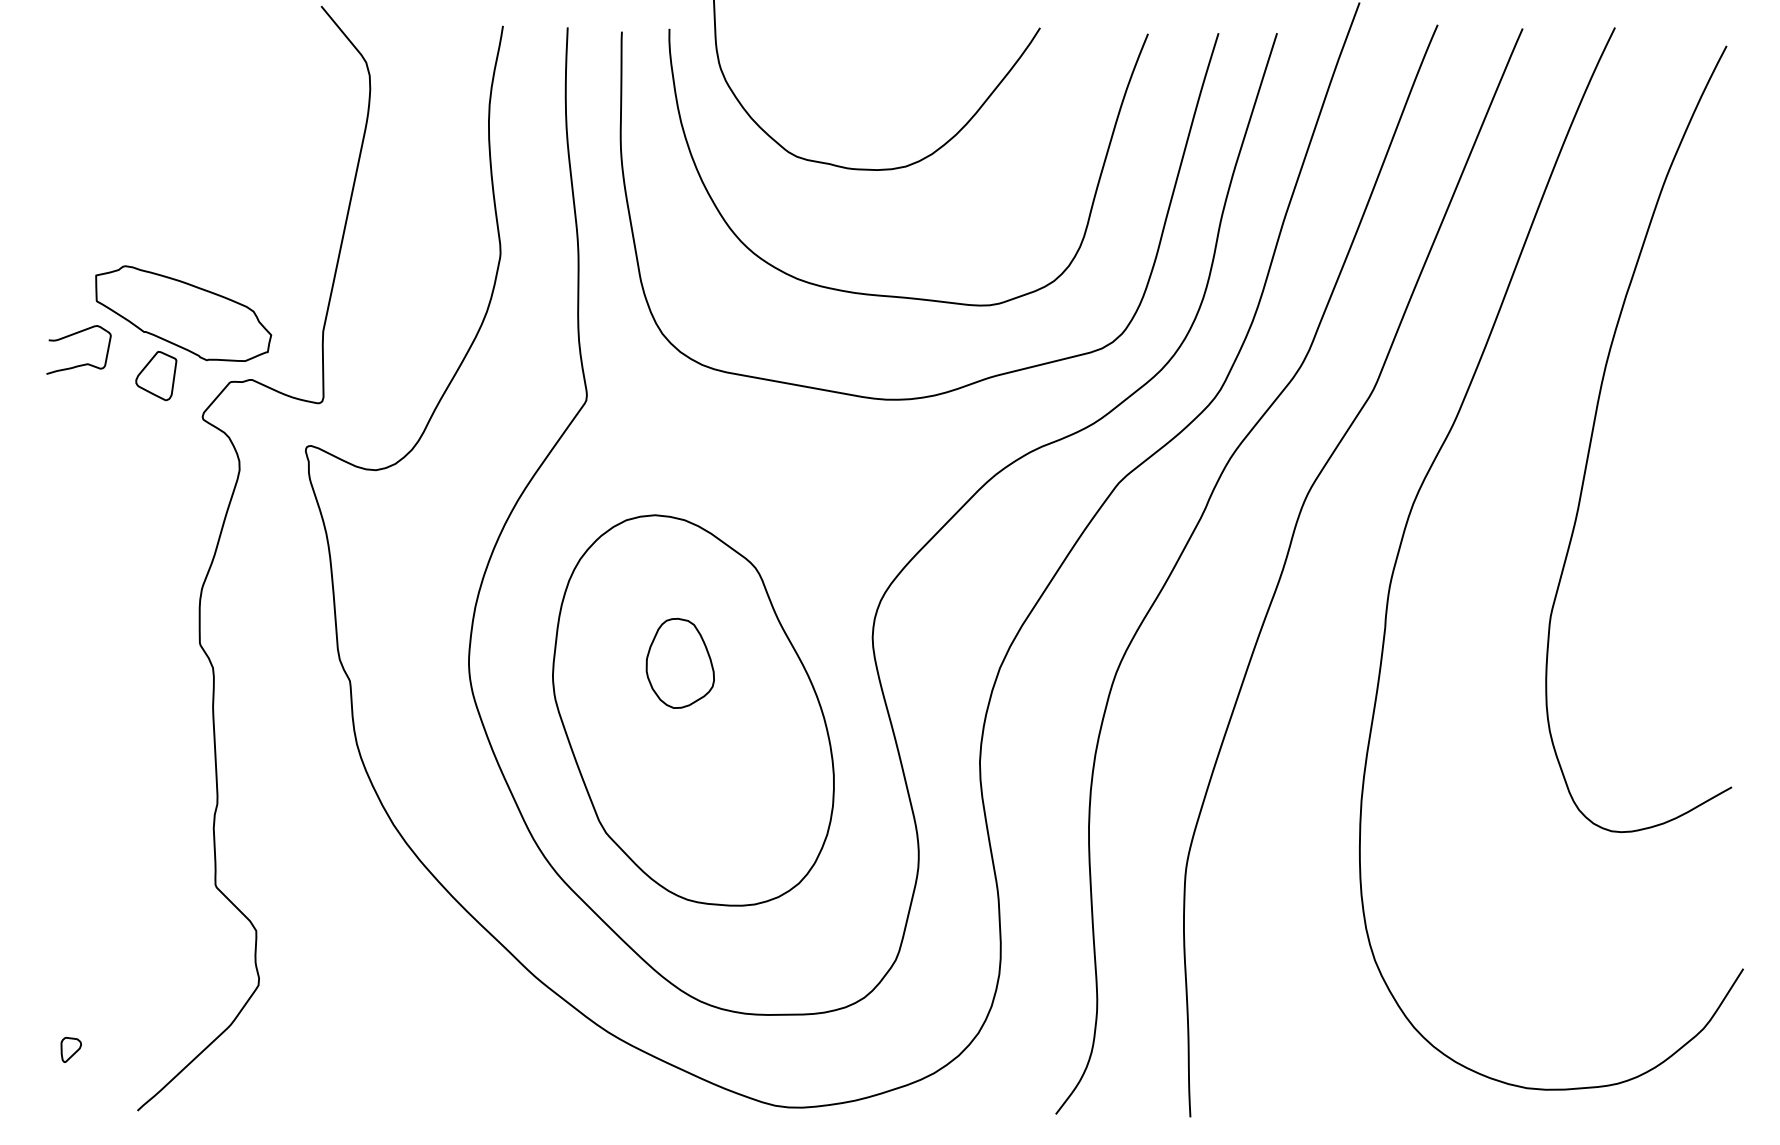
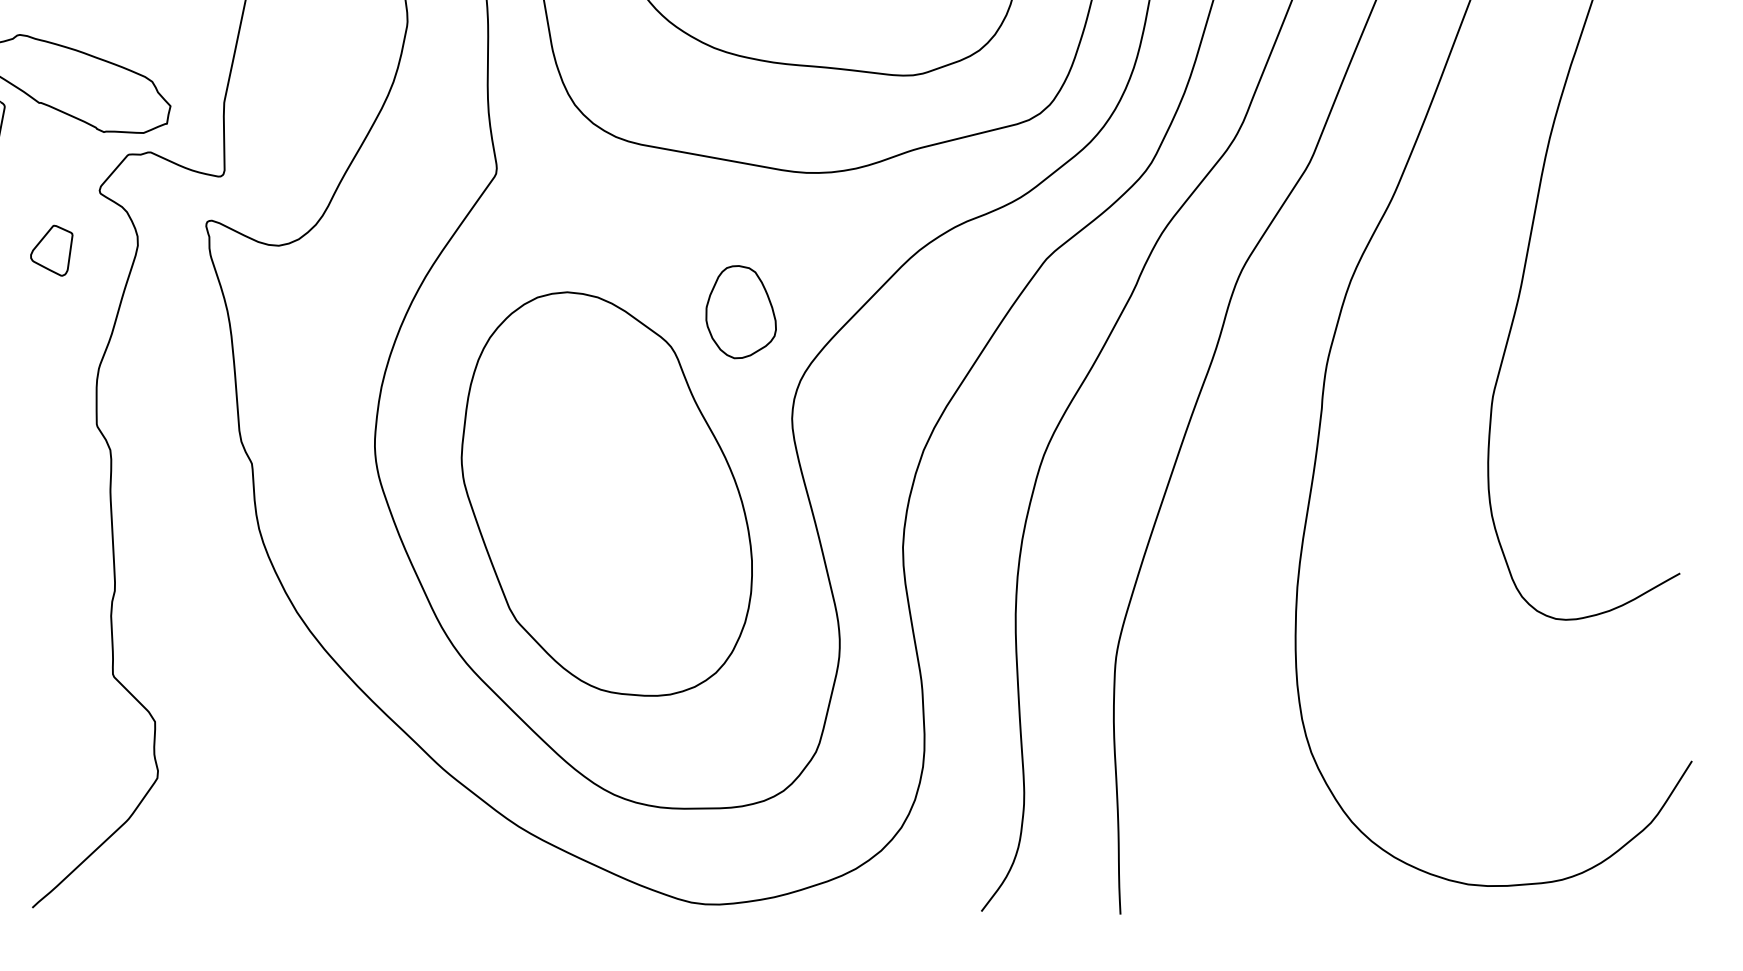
part: (156, 376) -> (51, 251), moved
part: (679, 663) -> (740, 312), moved

